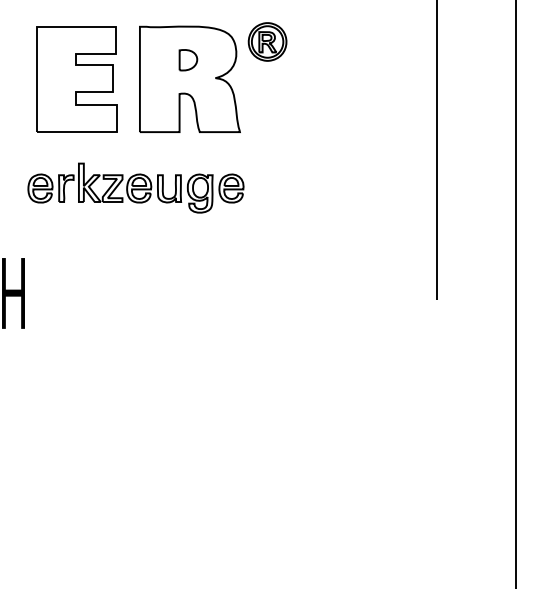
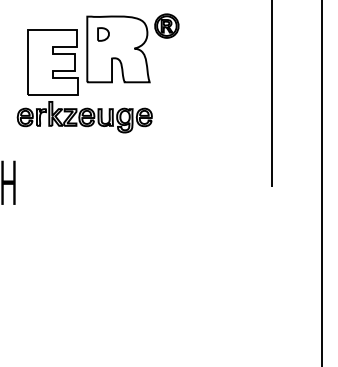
part: (188, 60) -> (103, 34), moved
part: (76, 79) -> (52, 62), moved

